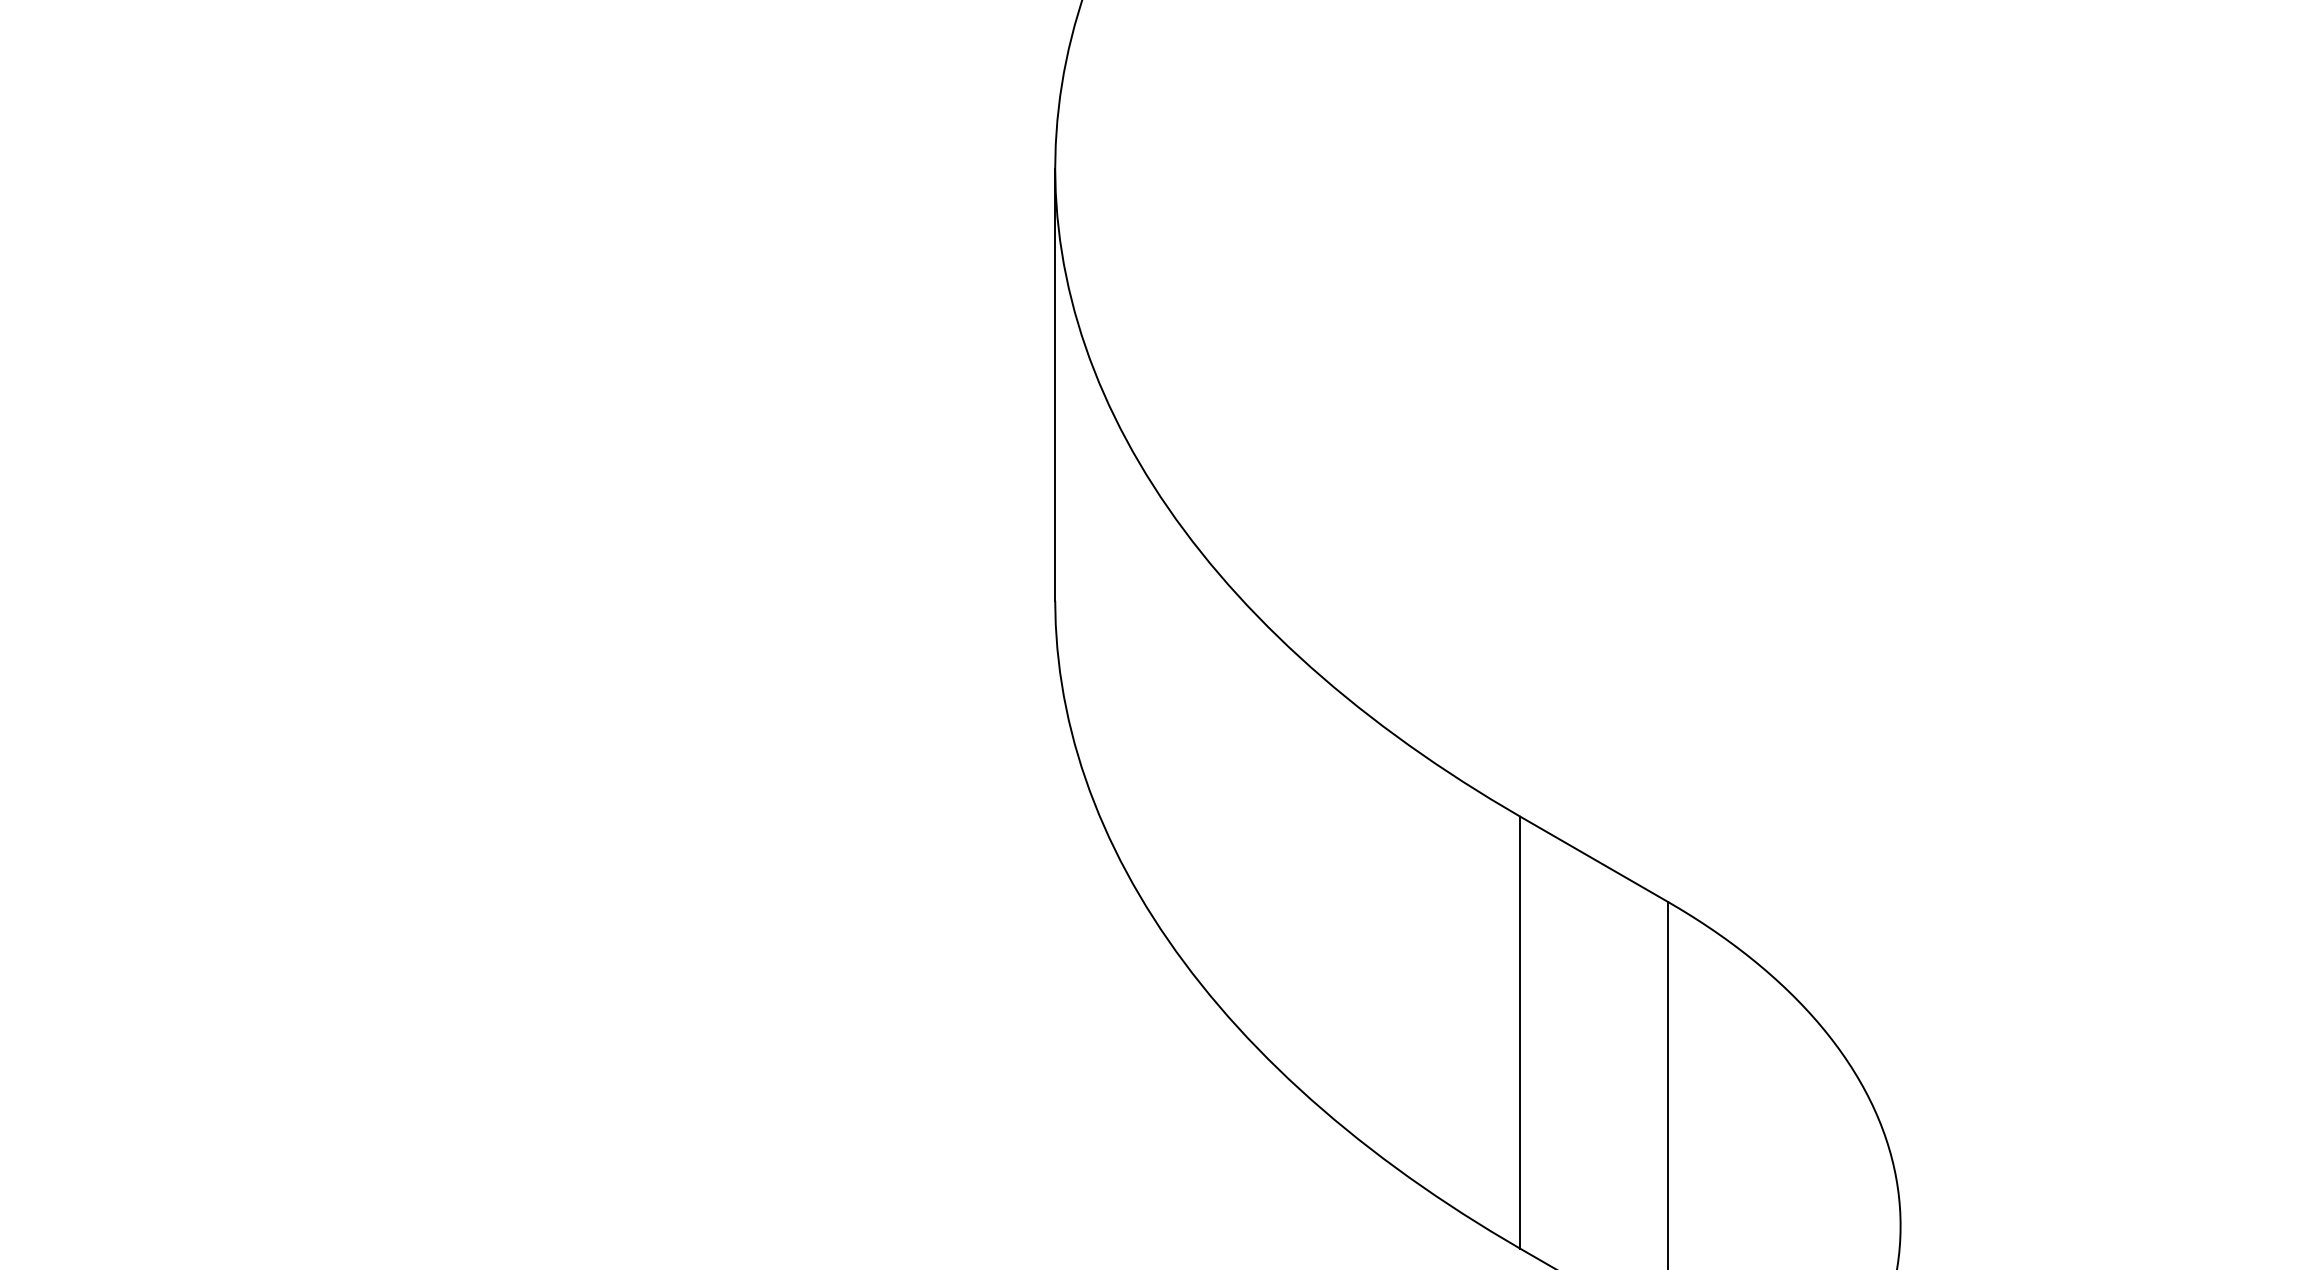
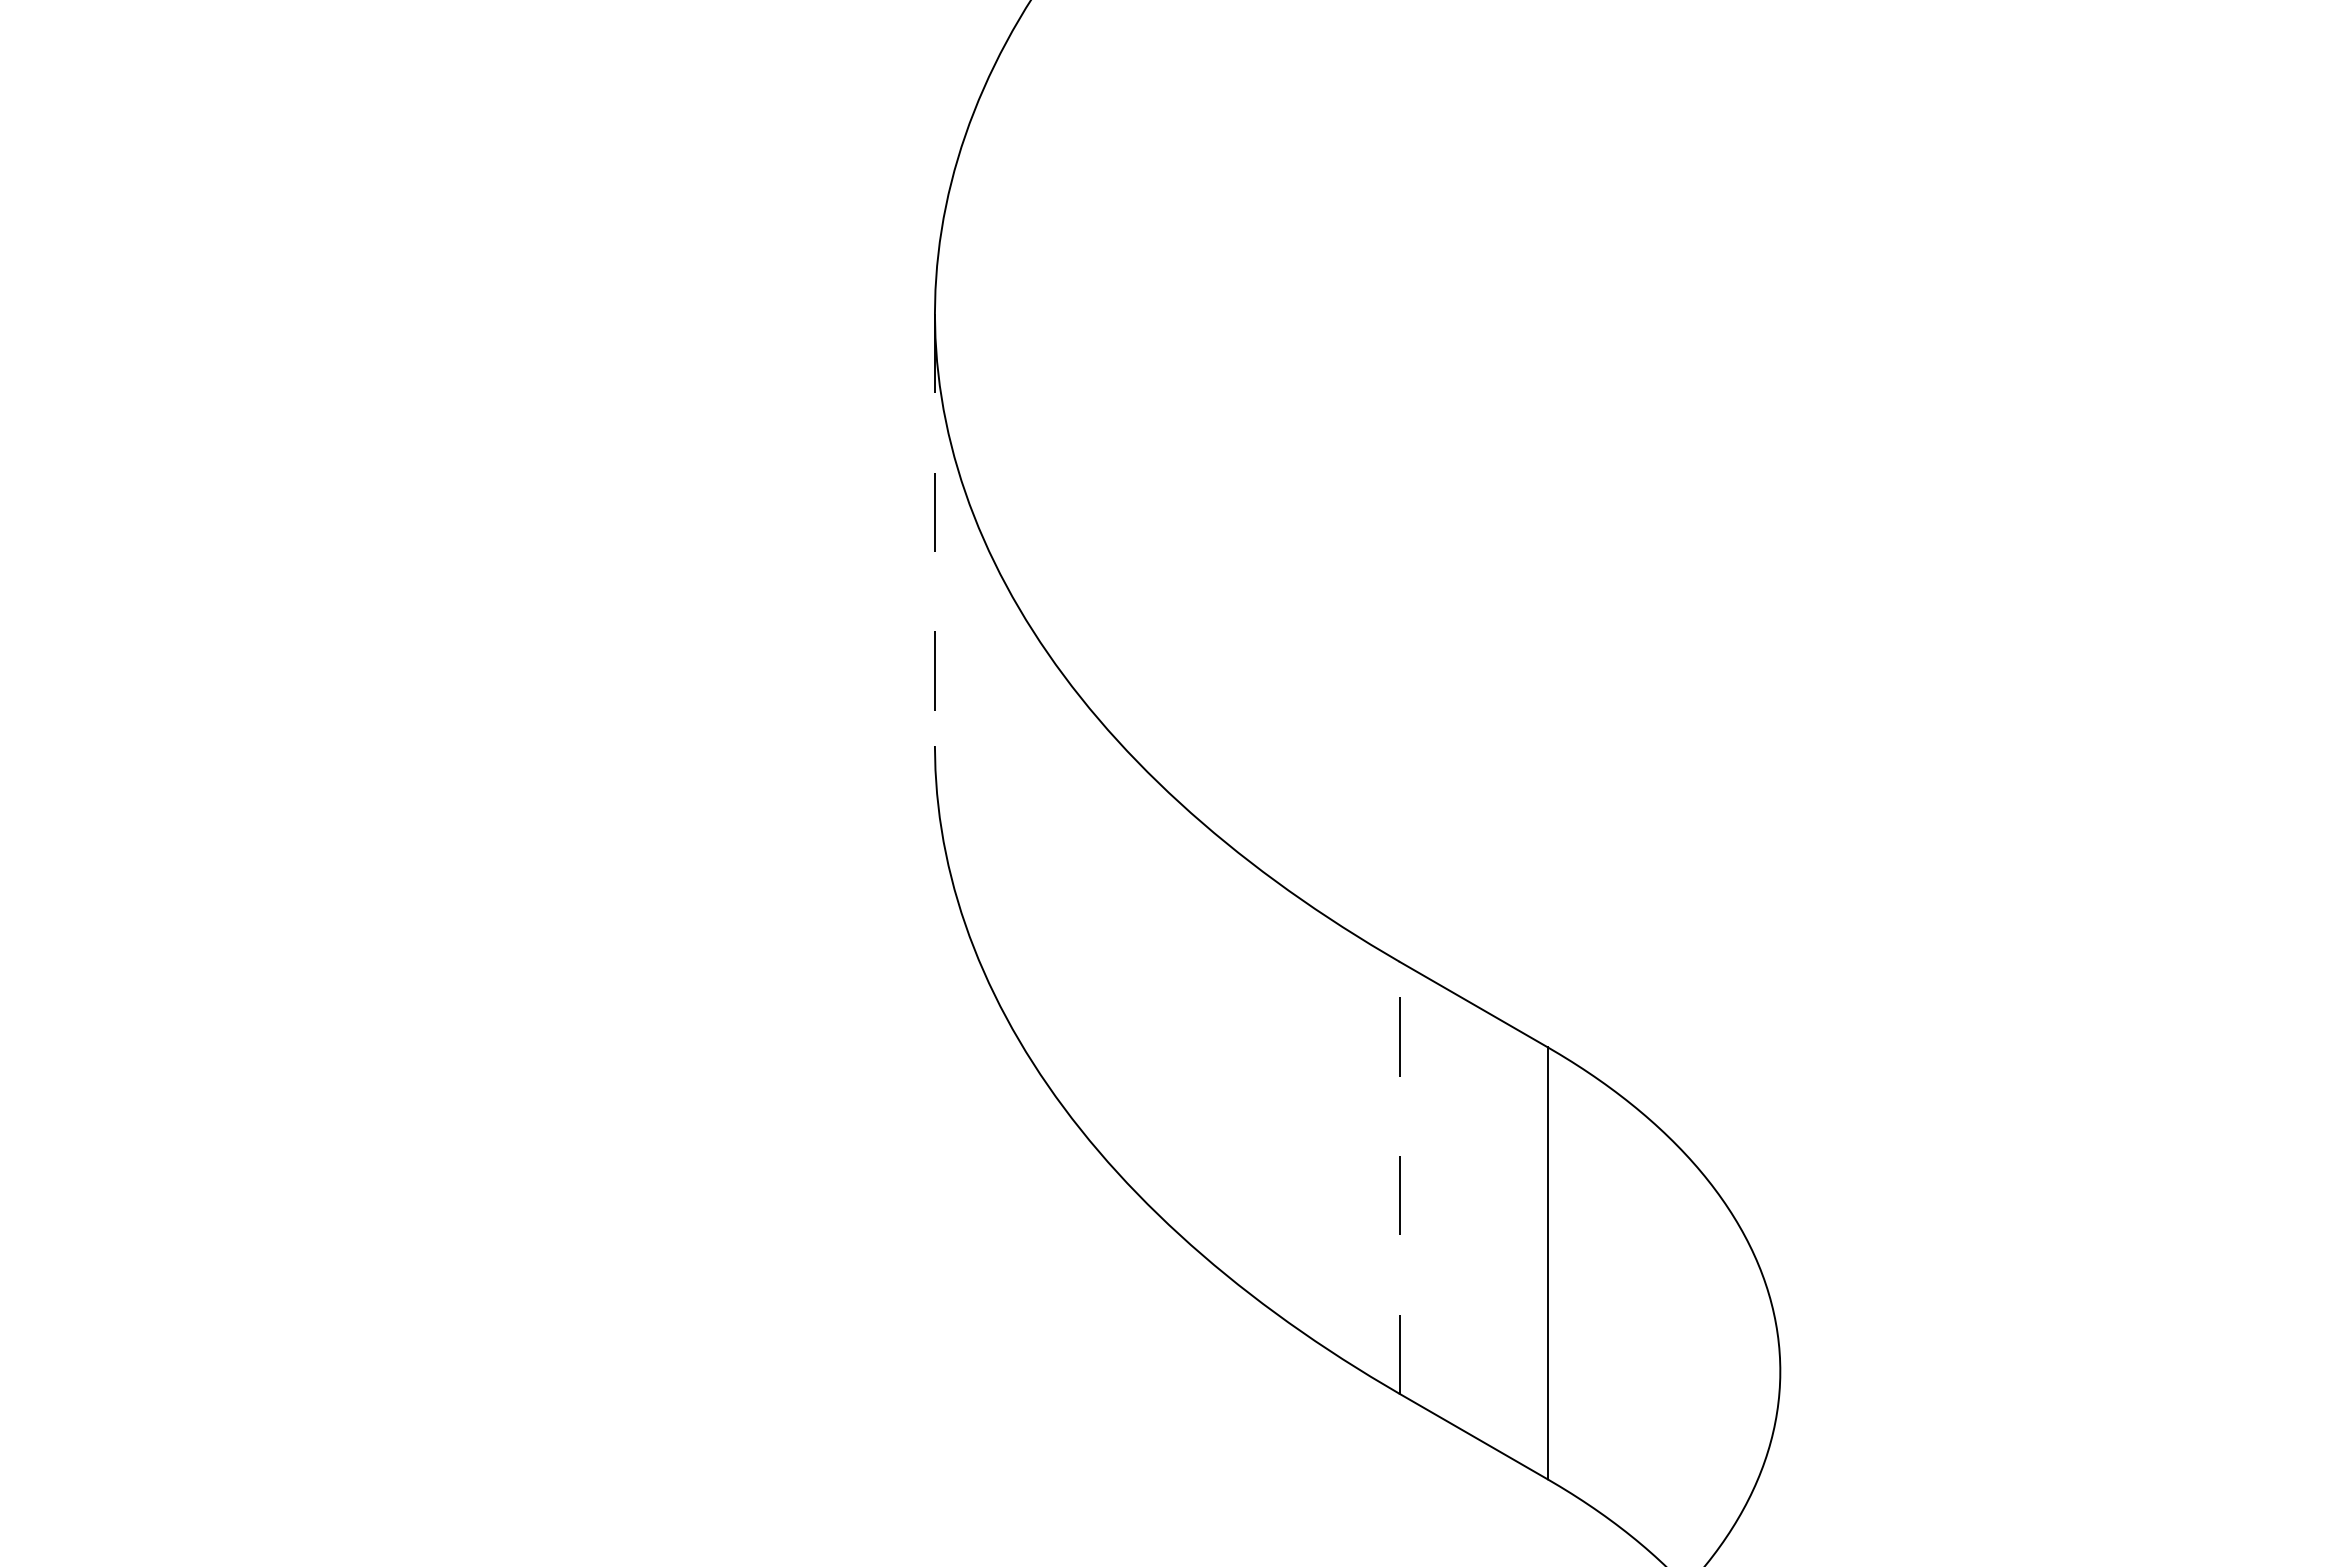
line: (1054, 385) -> (934, 530), solid -> dashed
line: (1519, 1032) -> (1399, 1177), solid -> dashed

